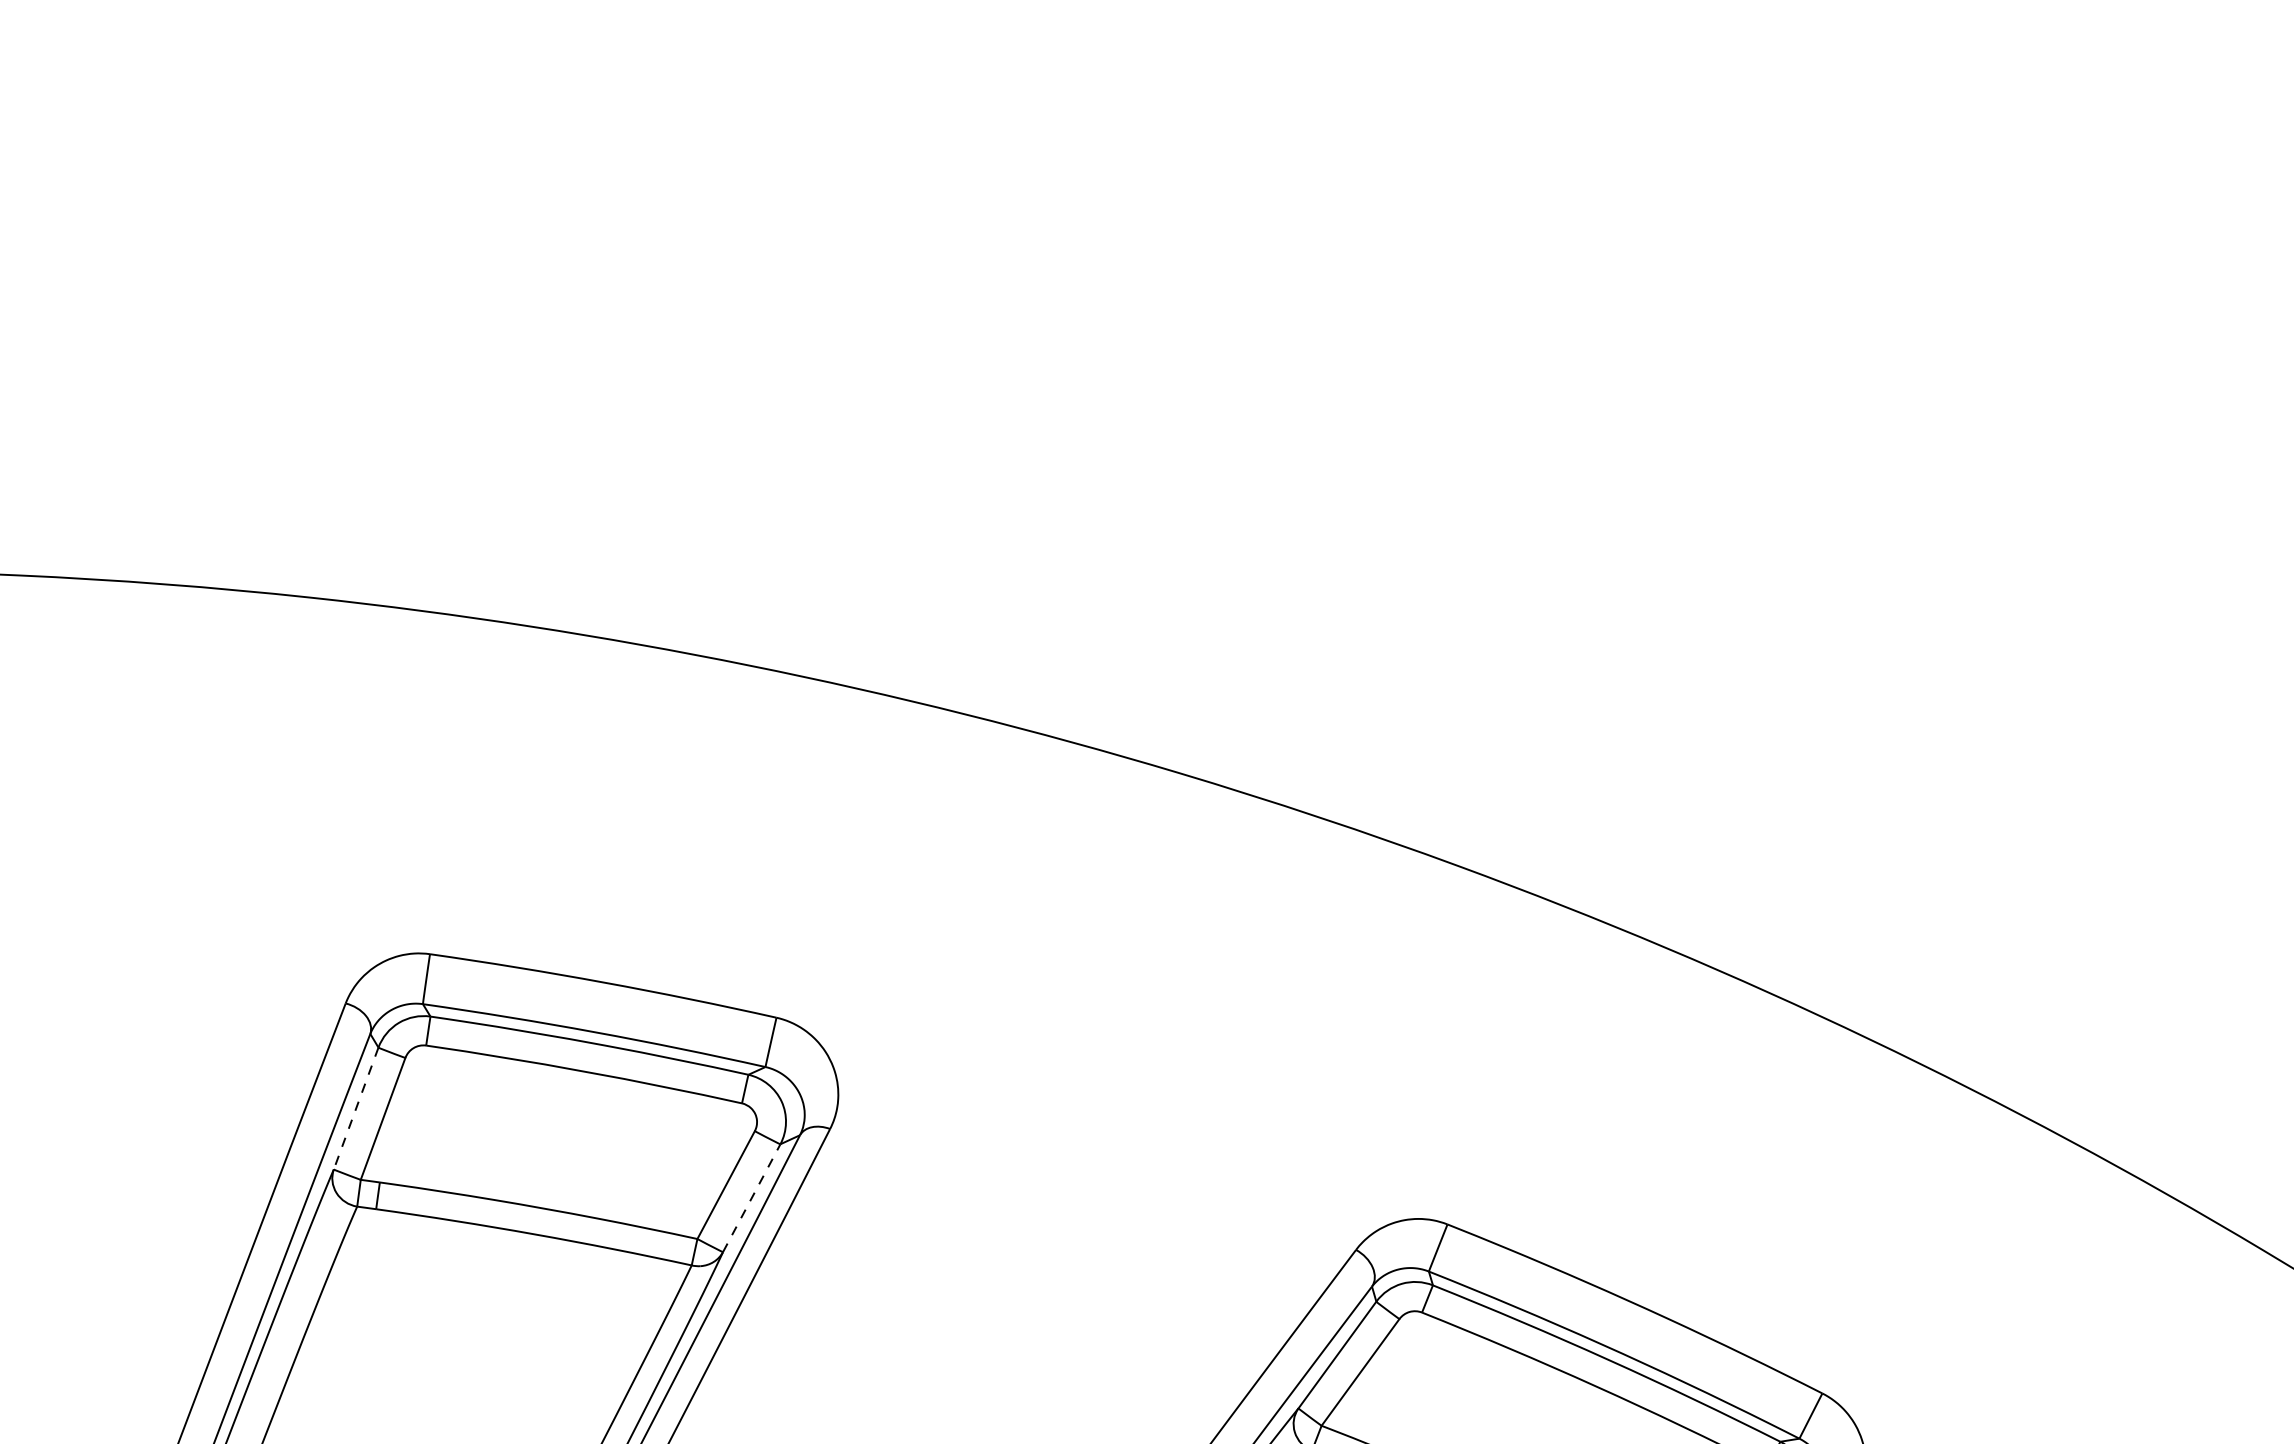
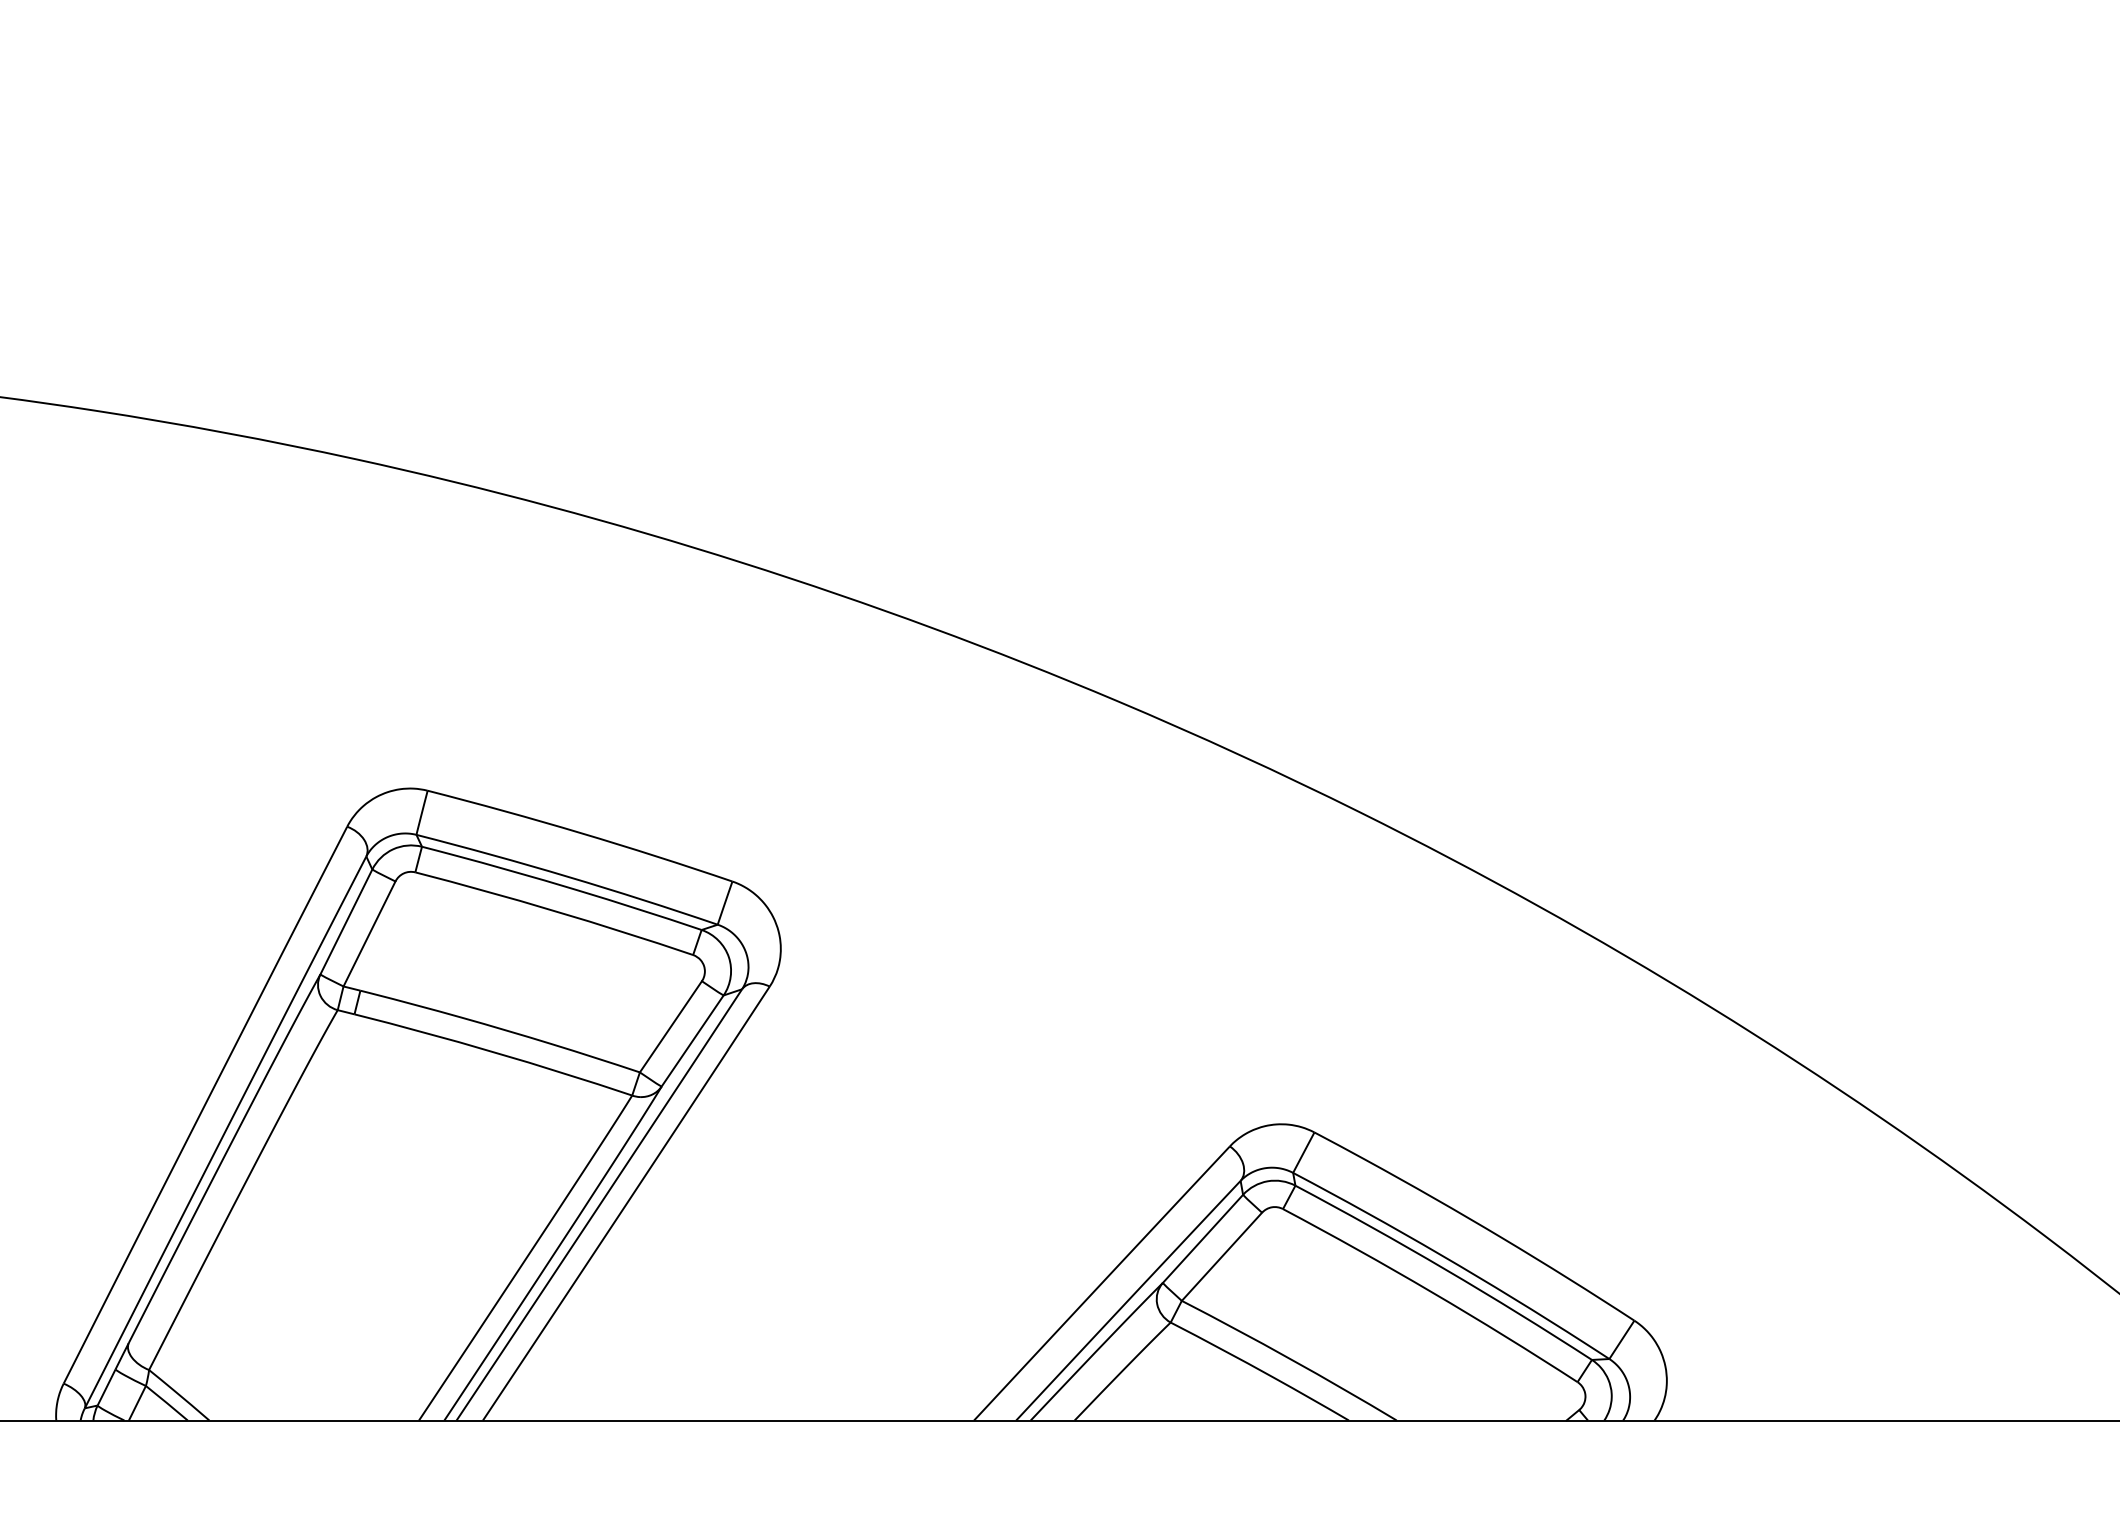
line: (356, 1109) -> (346, 922), dashed -> solid
line: (751, 1197) -> (692, 1040), dashed -> solid

